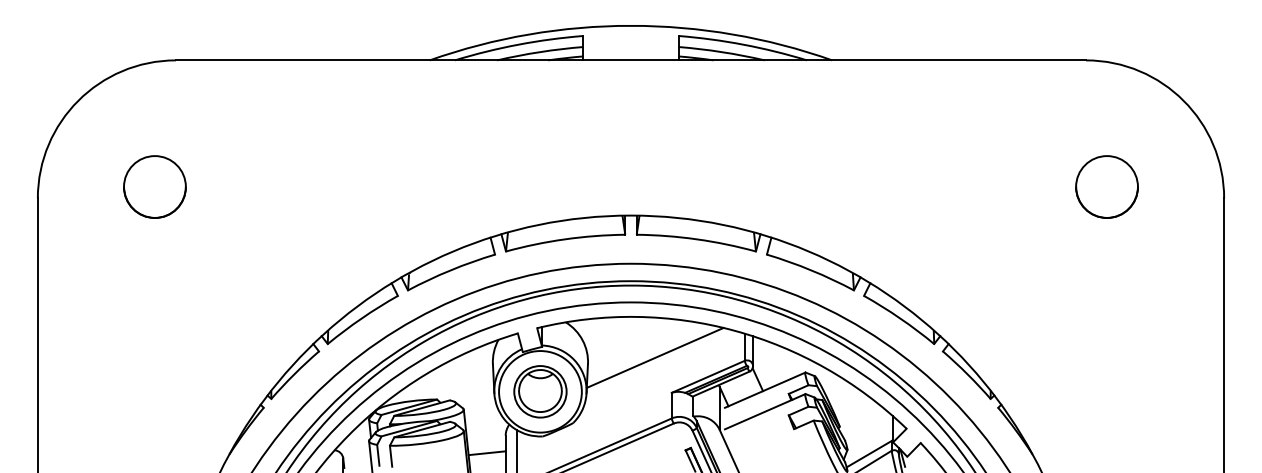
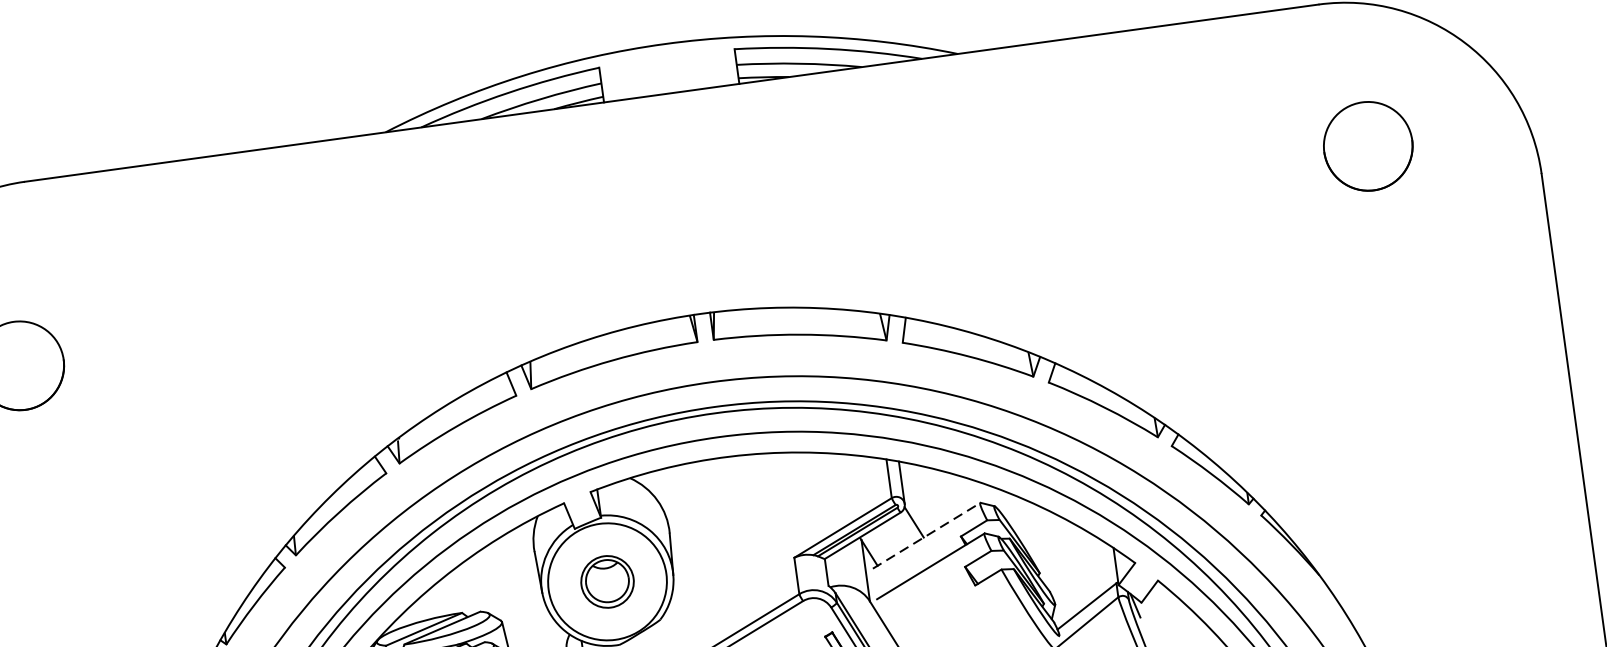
circle: (1106, 186) -> (1367, 145), moved
line: (654, 357) -> (762, 510), removed
line: (765, 390) -> (927, 536), solid -> dashed
part: (540, 391) -> (607, 581), size x0.7

